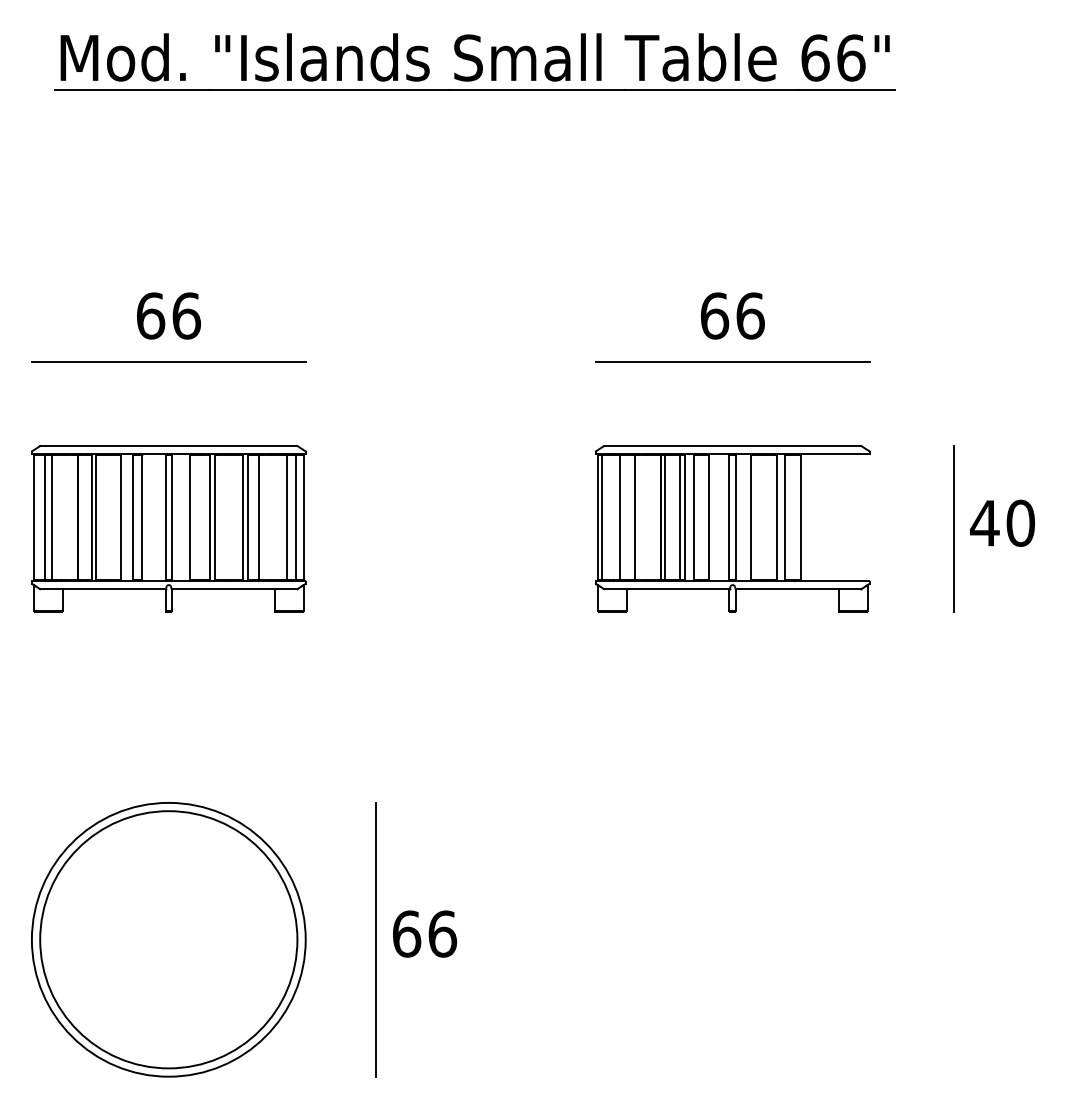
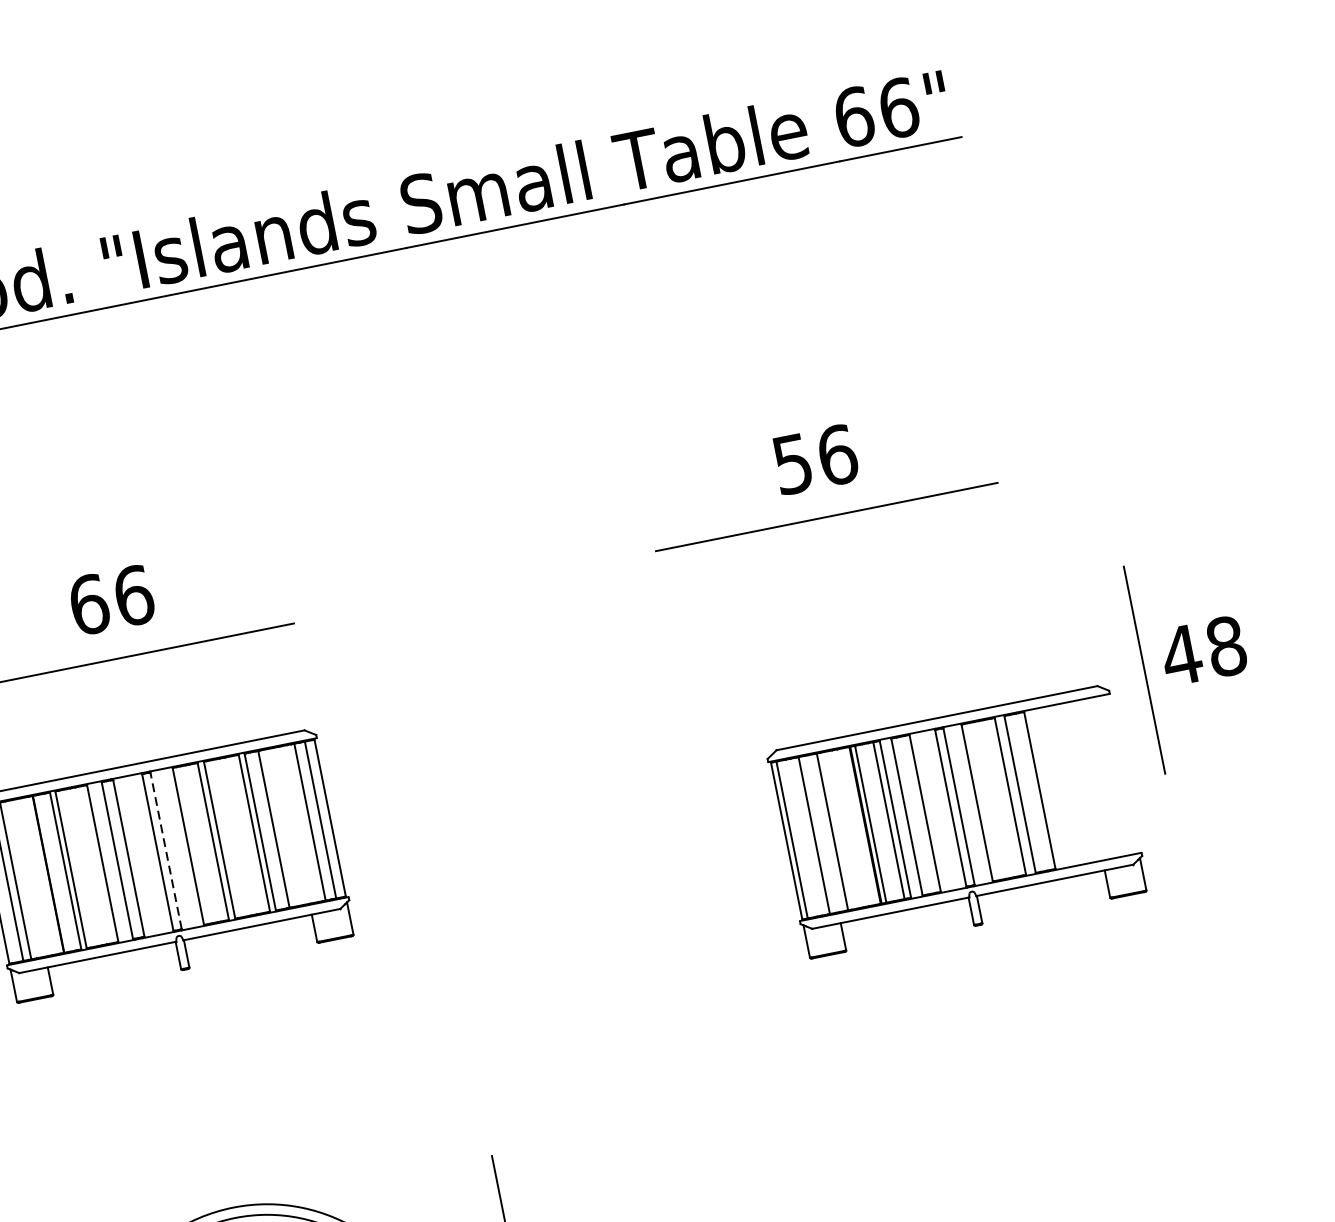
text: (714, 315) -> (792, 463), 66 -> 56
line: (172, 517) -> (166, 850), solid -> dashed
text: (1020, 522) -> (1225, 645), 40 -> 48
part: (732, 528) -> (957, 821), moved

